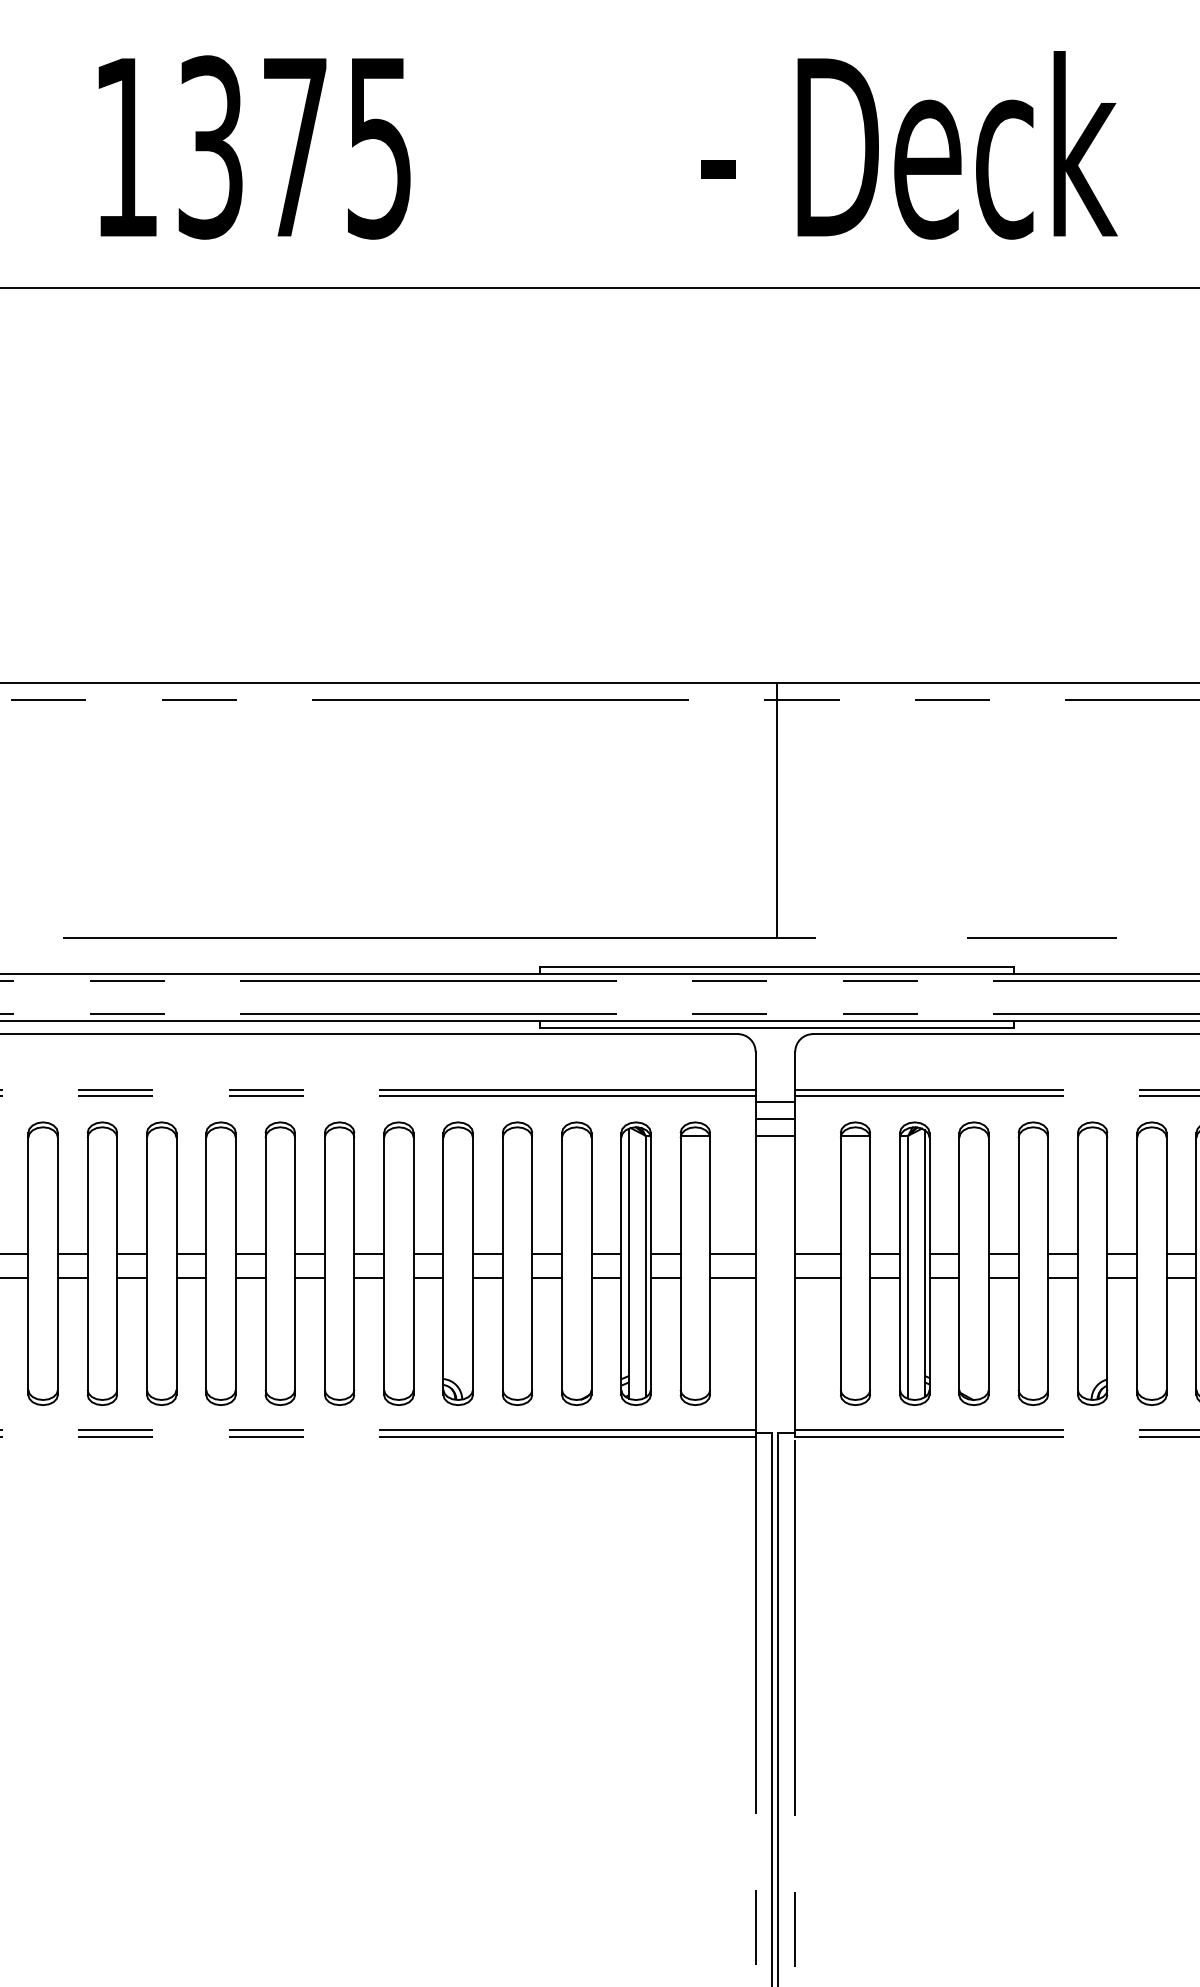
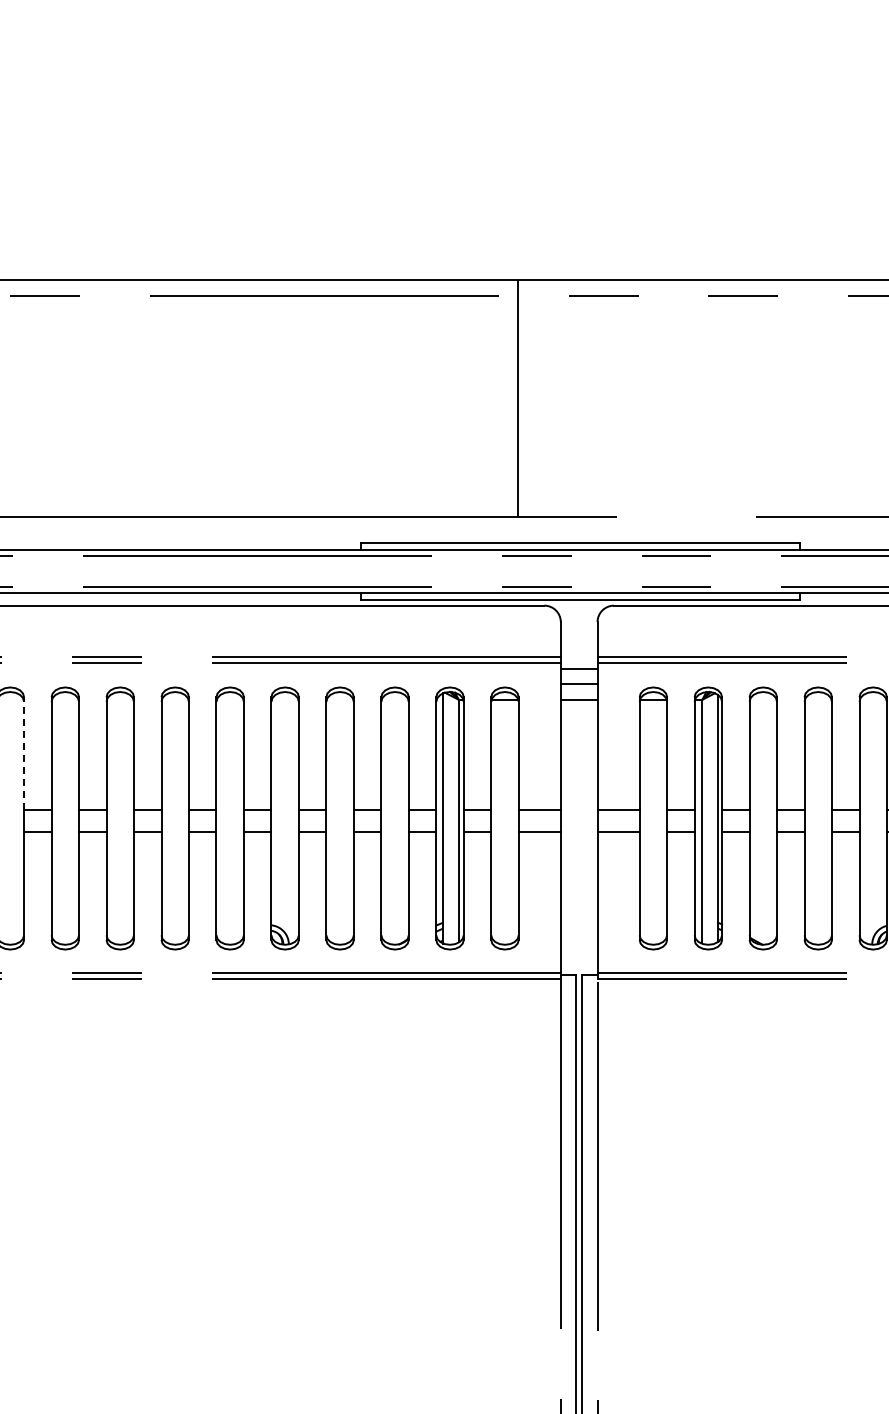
line: (776, 810) -> (518, 398), moved
line: (176, 1193) -> (24, 753), solid -> dashed

